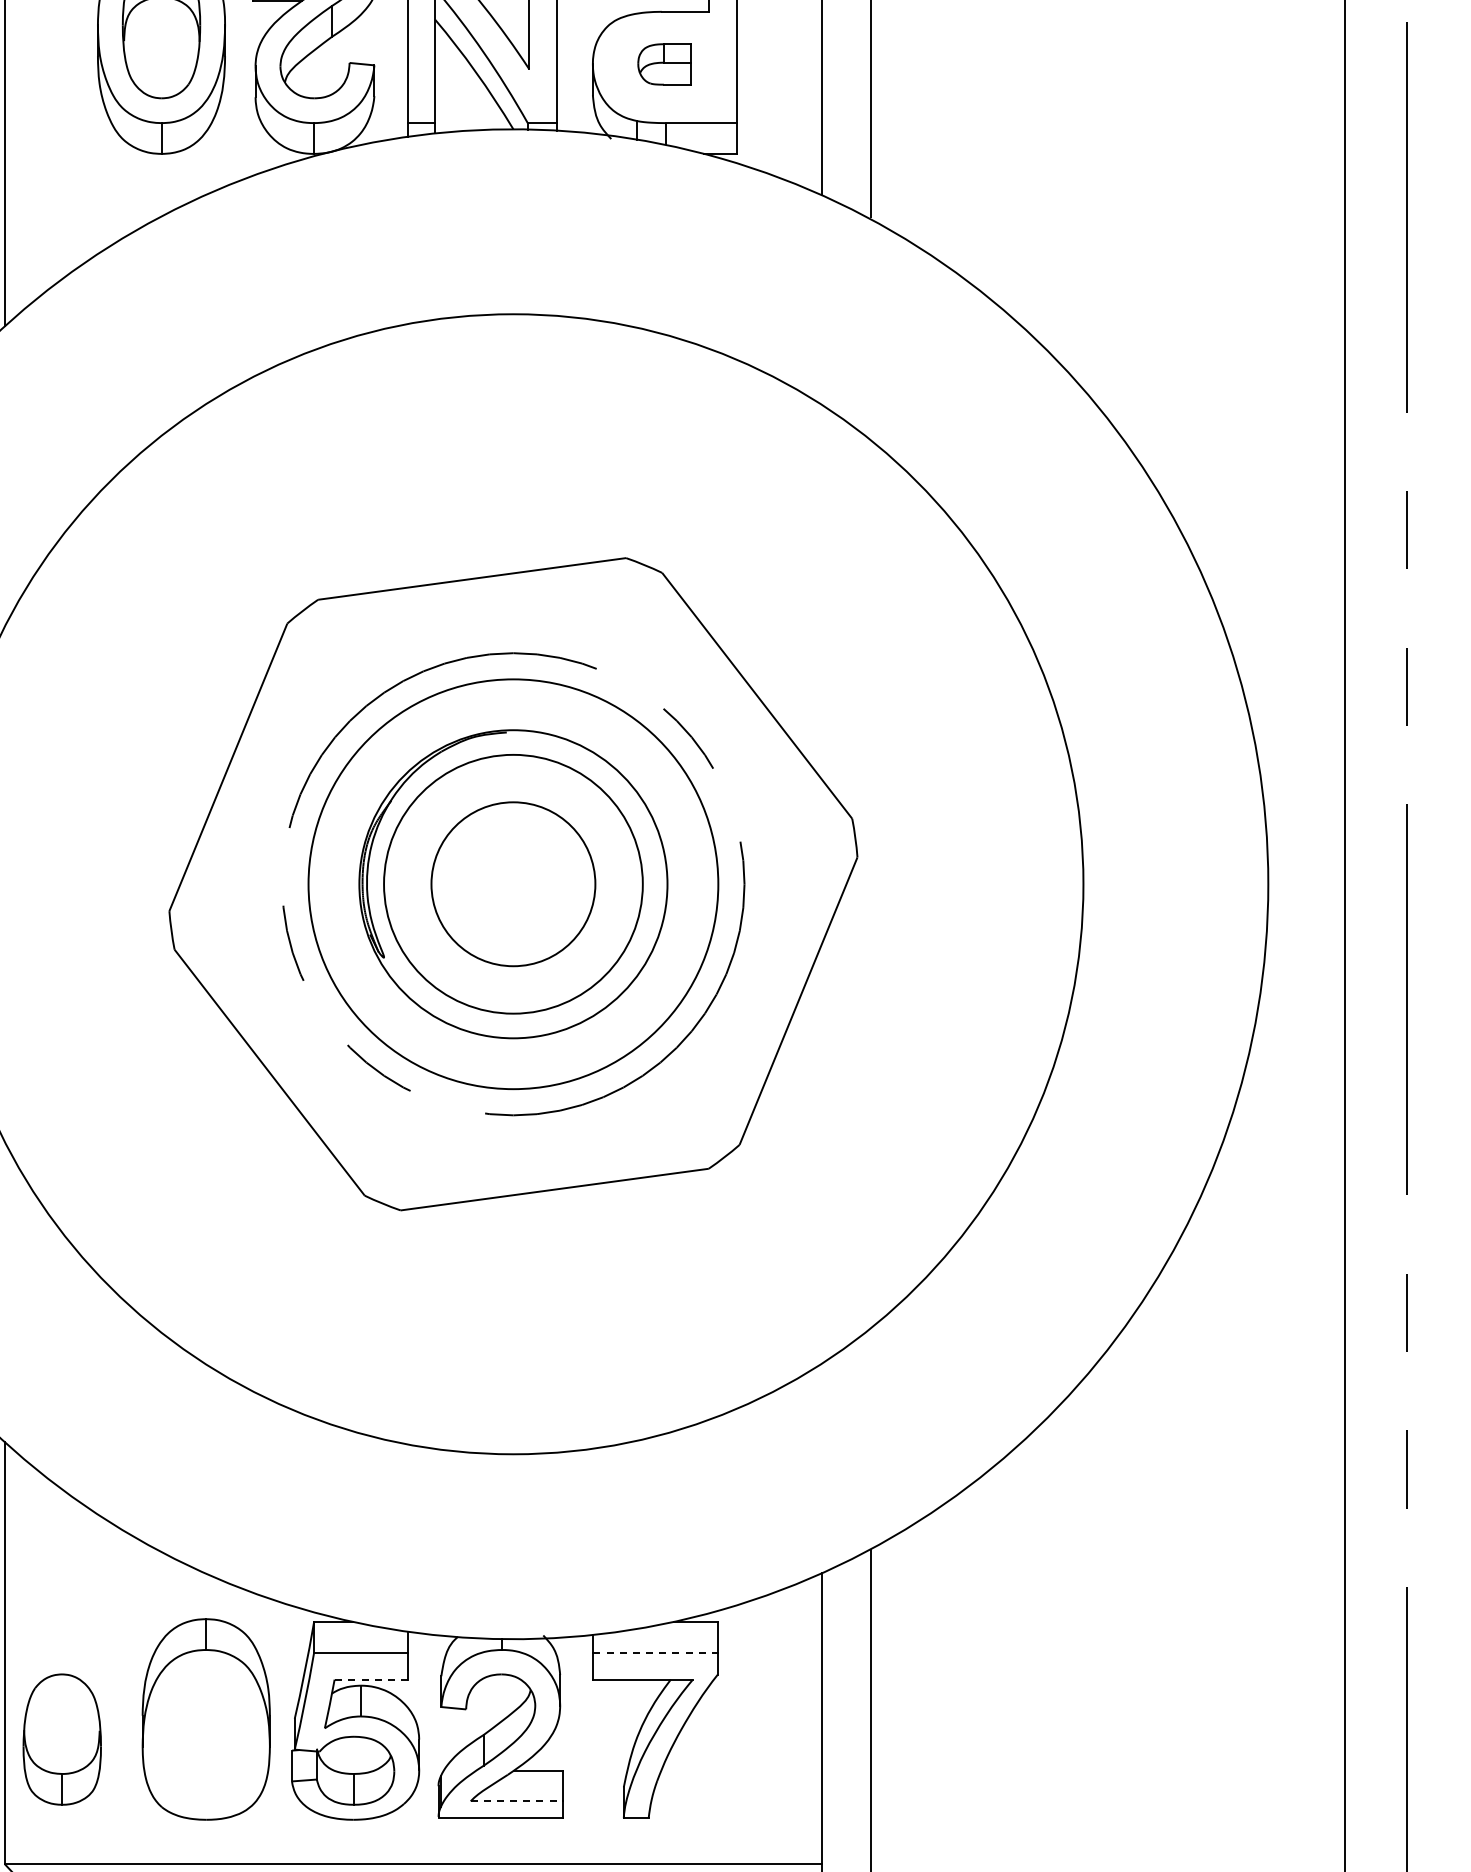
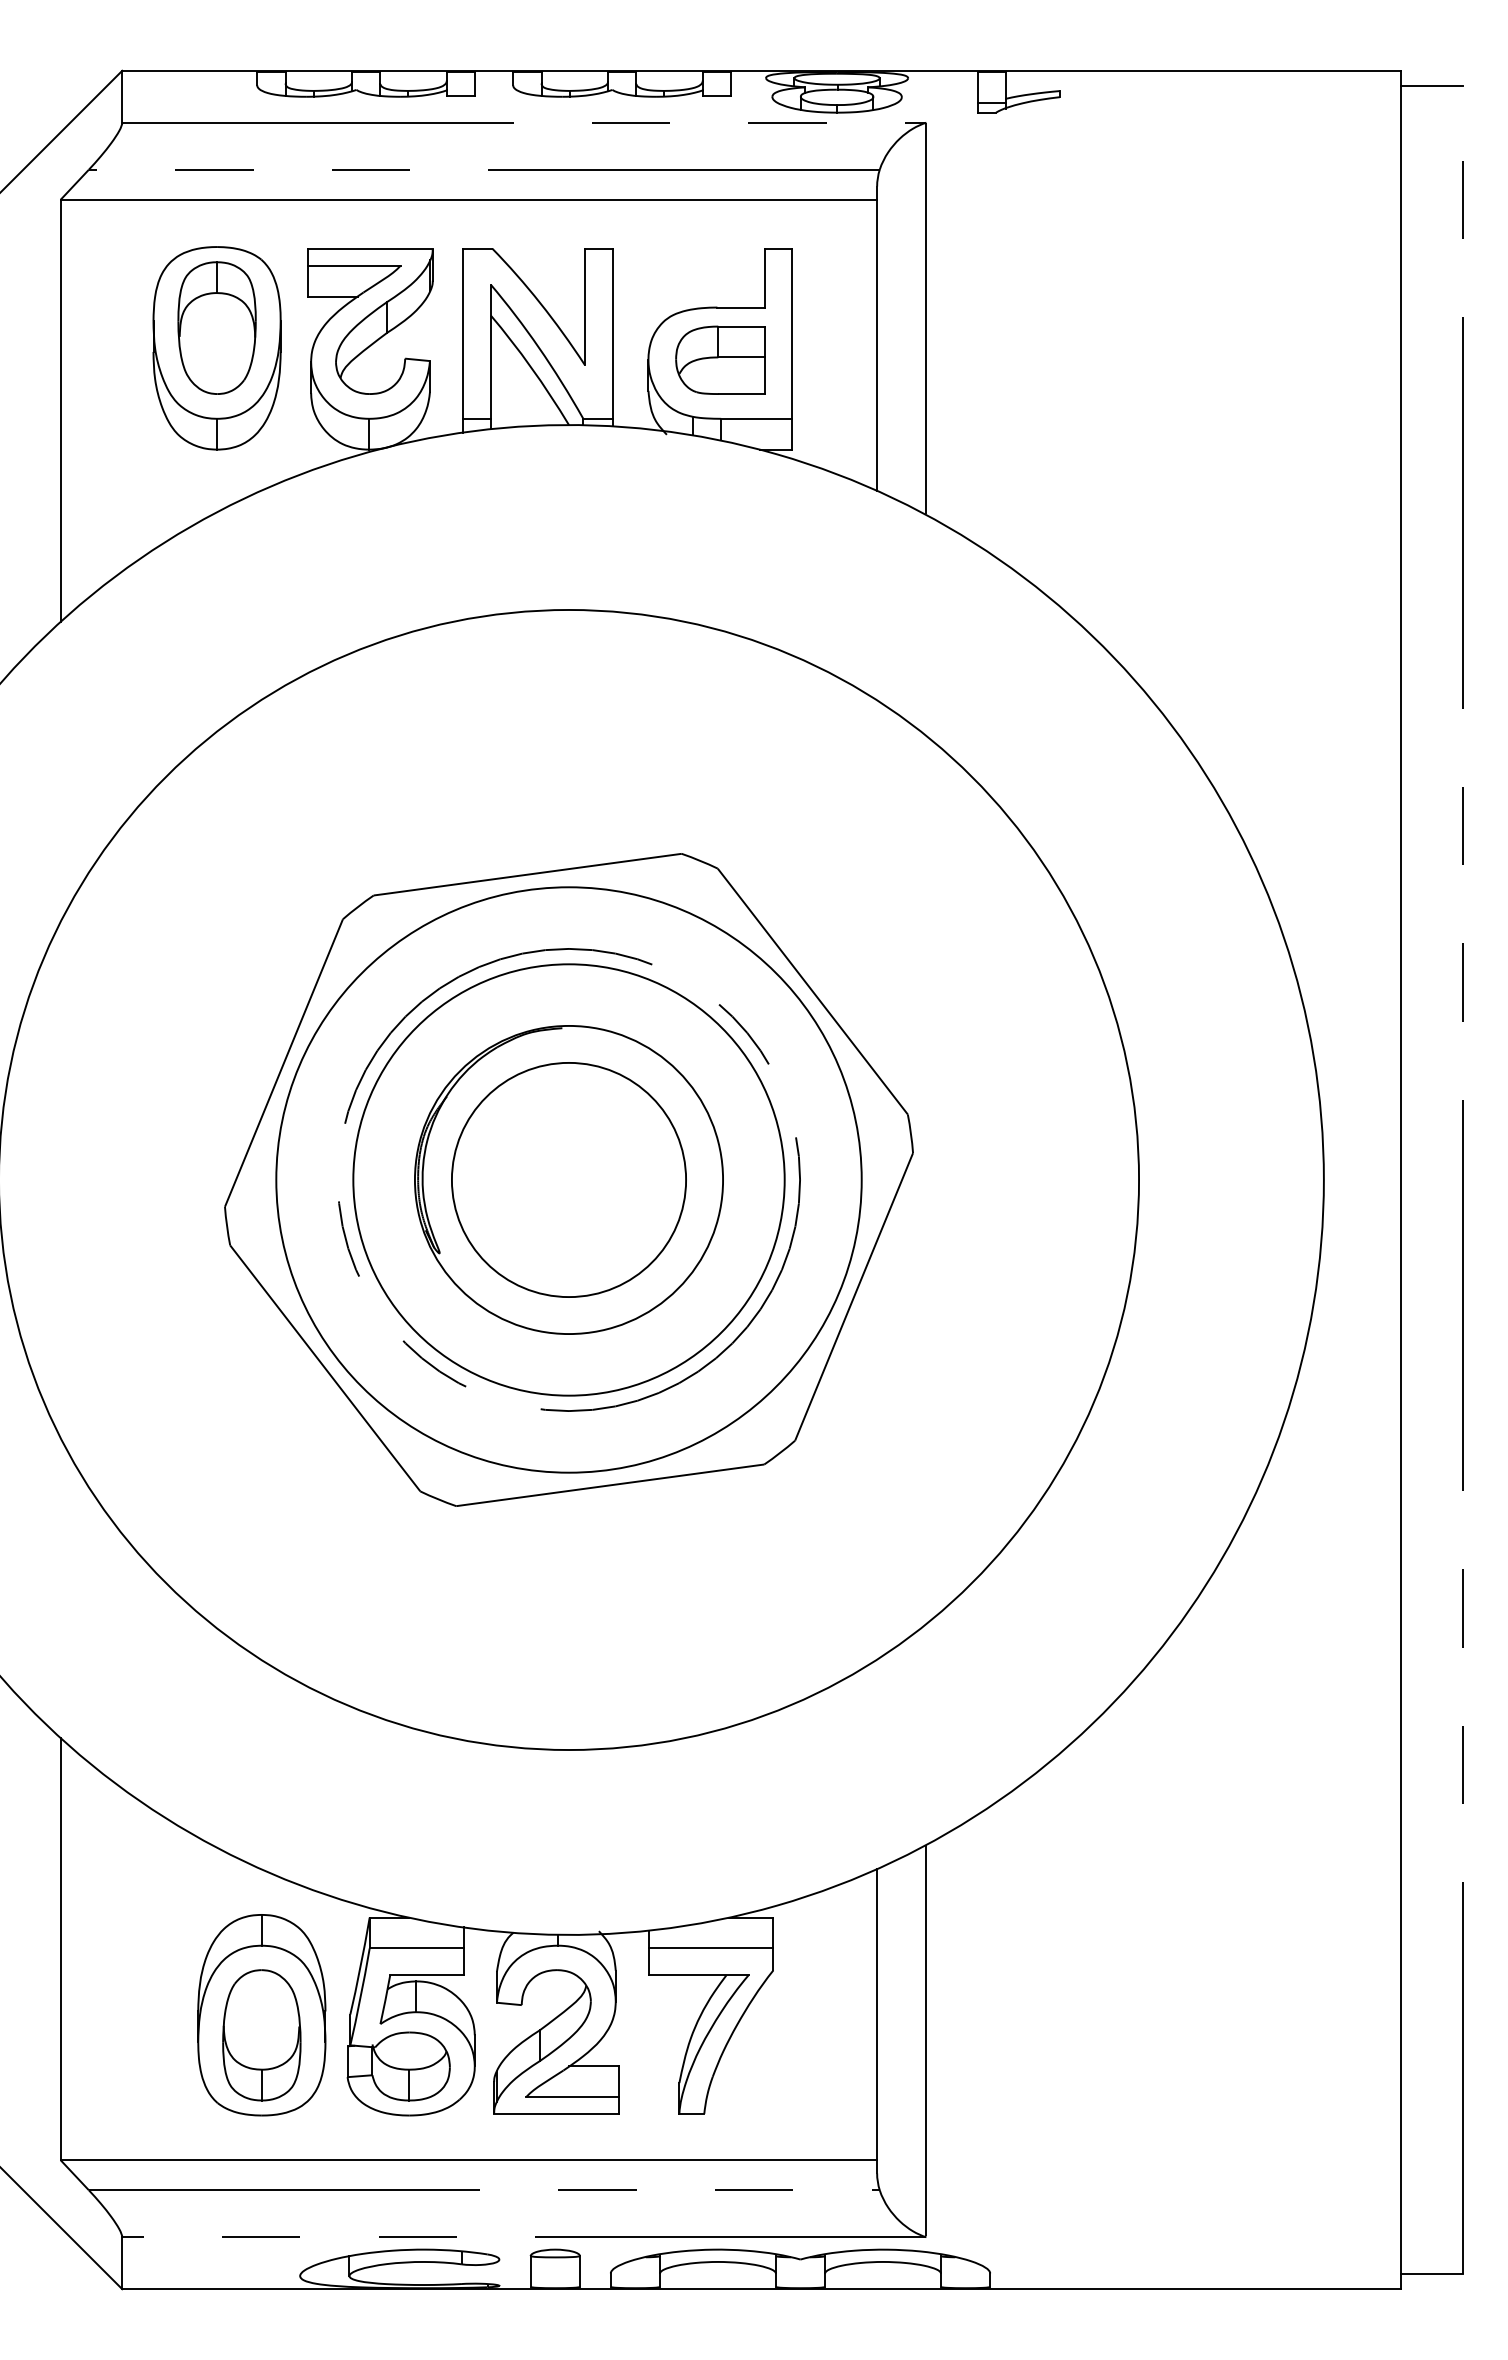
part: (664, 63) -> (720, 359), size x1.67
circle: (512, 883) -> (568, 1179), size x1.43
circle: (512, 883) -> (568, 1179), size x1.43
circle: (512, 883) -> (568, 1179), size x1.67
line: (655, 1652) -> (711, 1948), dashed -> solid
line: (370, 1679) -> (426, 1975), dashed -> solid
part: (61, 1739) -> (261, 2035), moved
line: (516, 1801) -> (572, 2097), dashed -> solid

